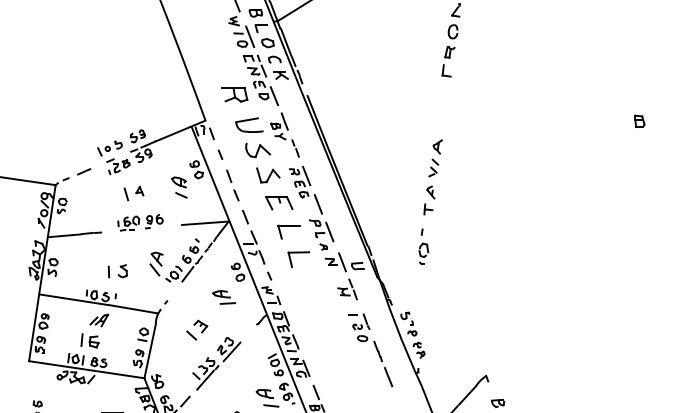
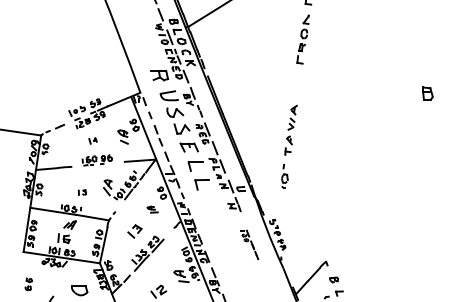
part: (639, 120) -> (427, 92), size x1.6
part: (133, 192) -> (92, 140), size x0.6
part: (118, 271) -> (82, 192), size x0.6
part: (223, 296) -> (152, 209), size x0.7
part: (370, 349) -> (249, 244), size x0.6

